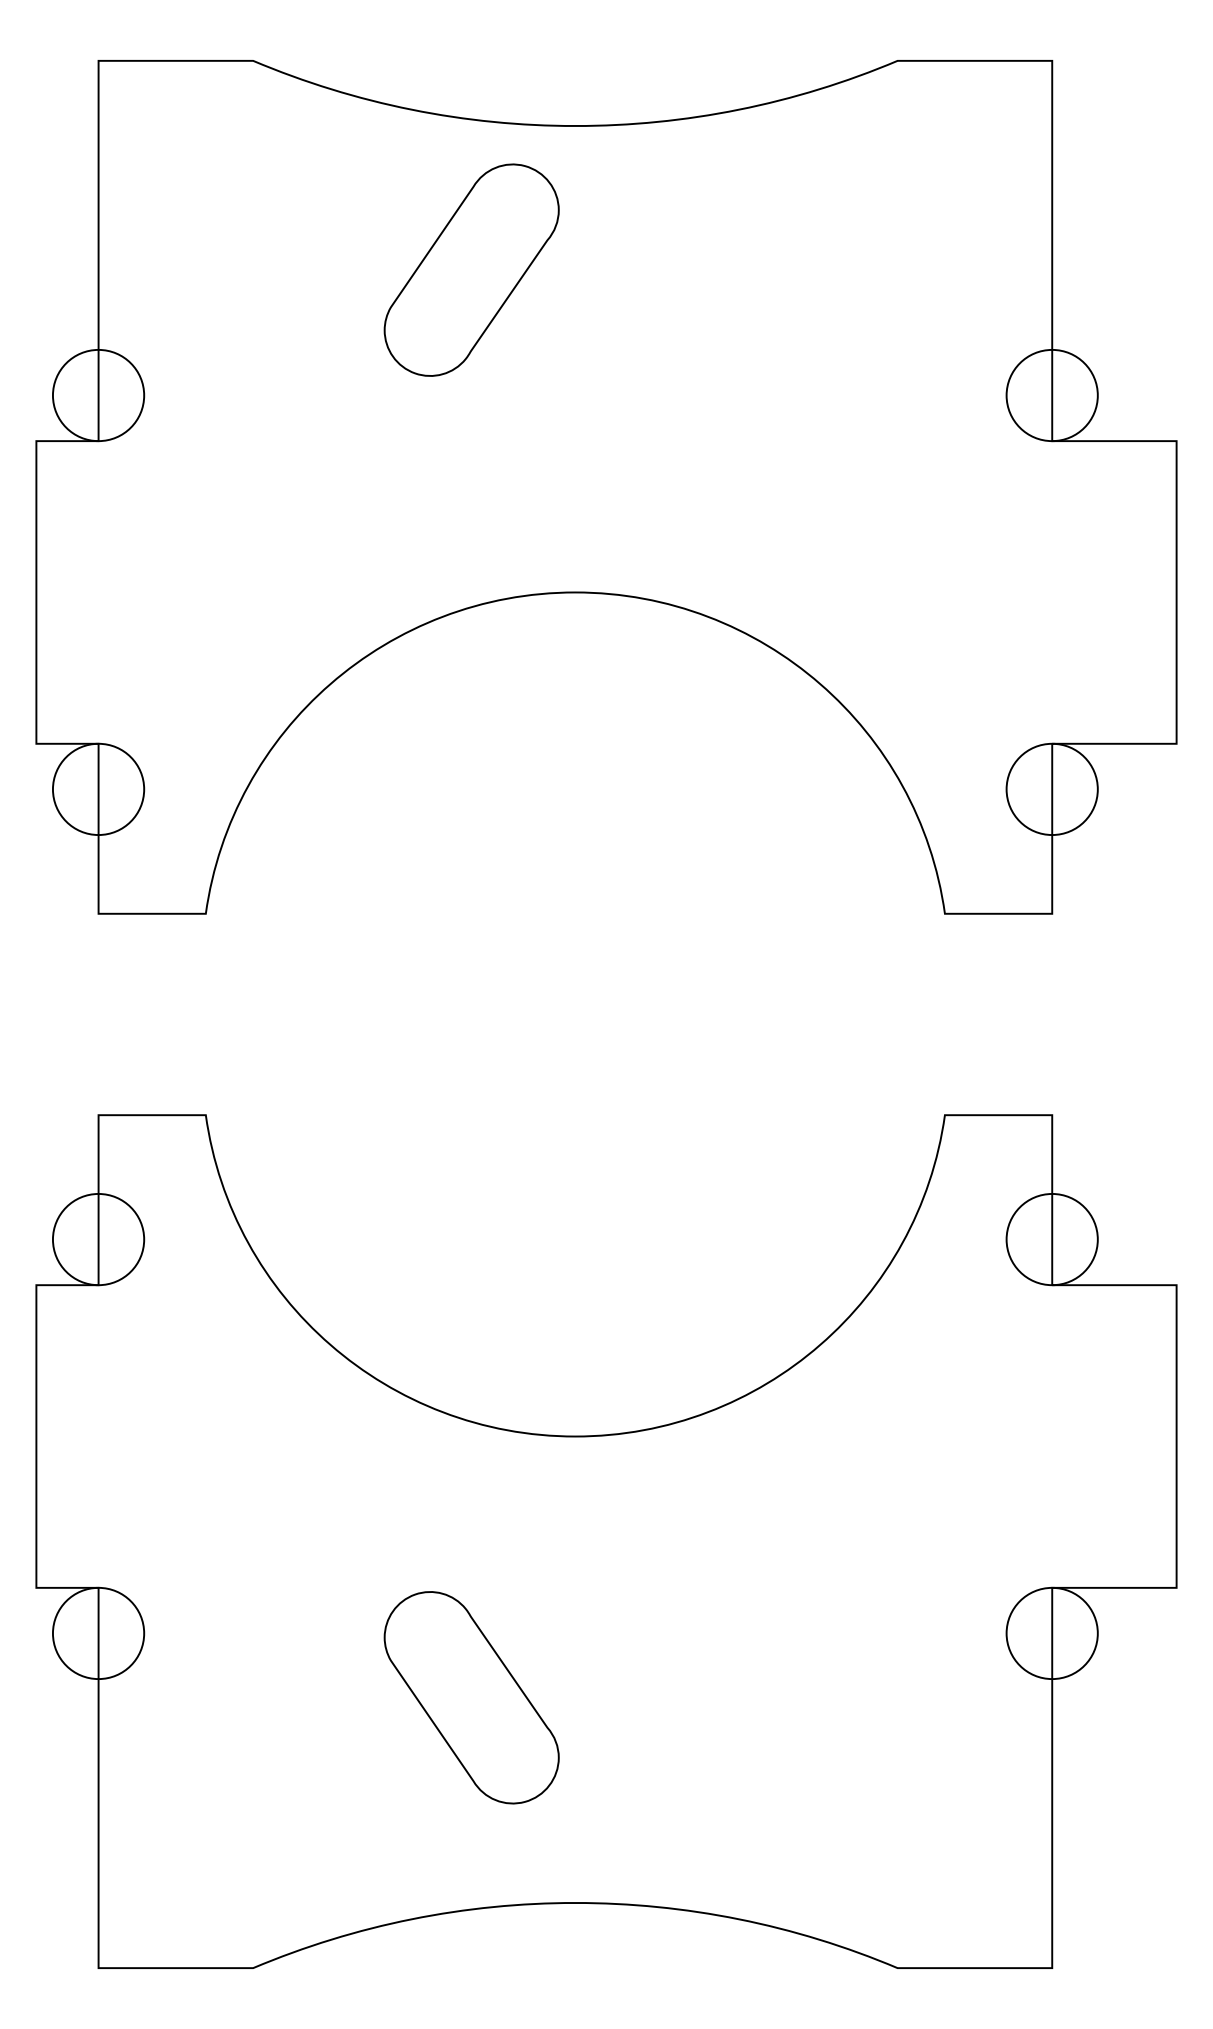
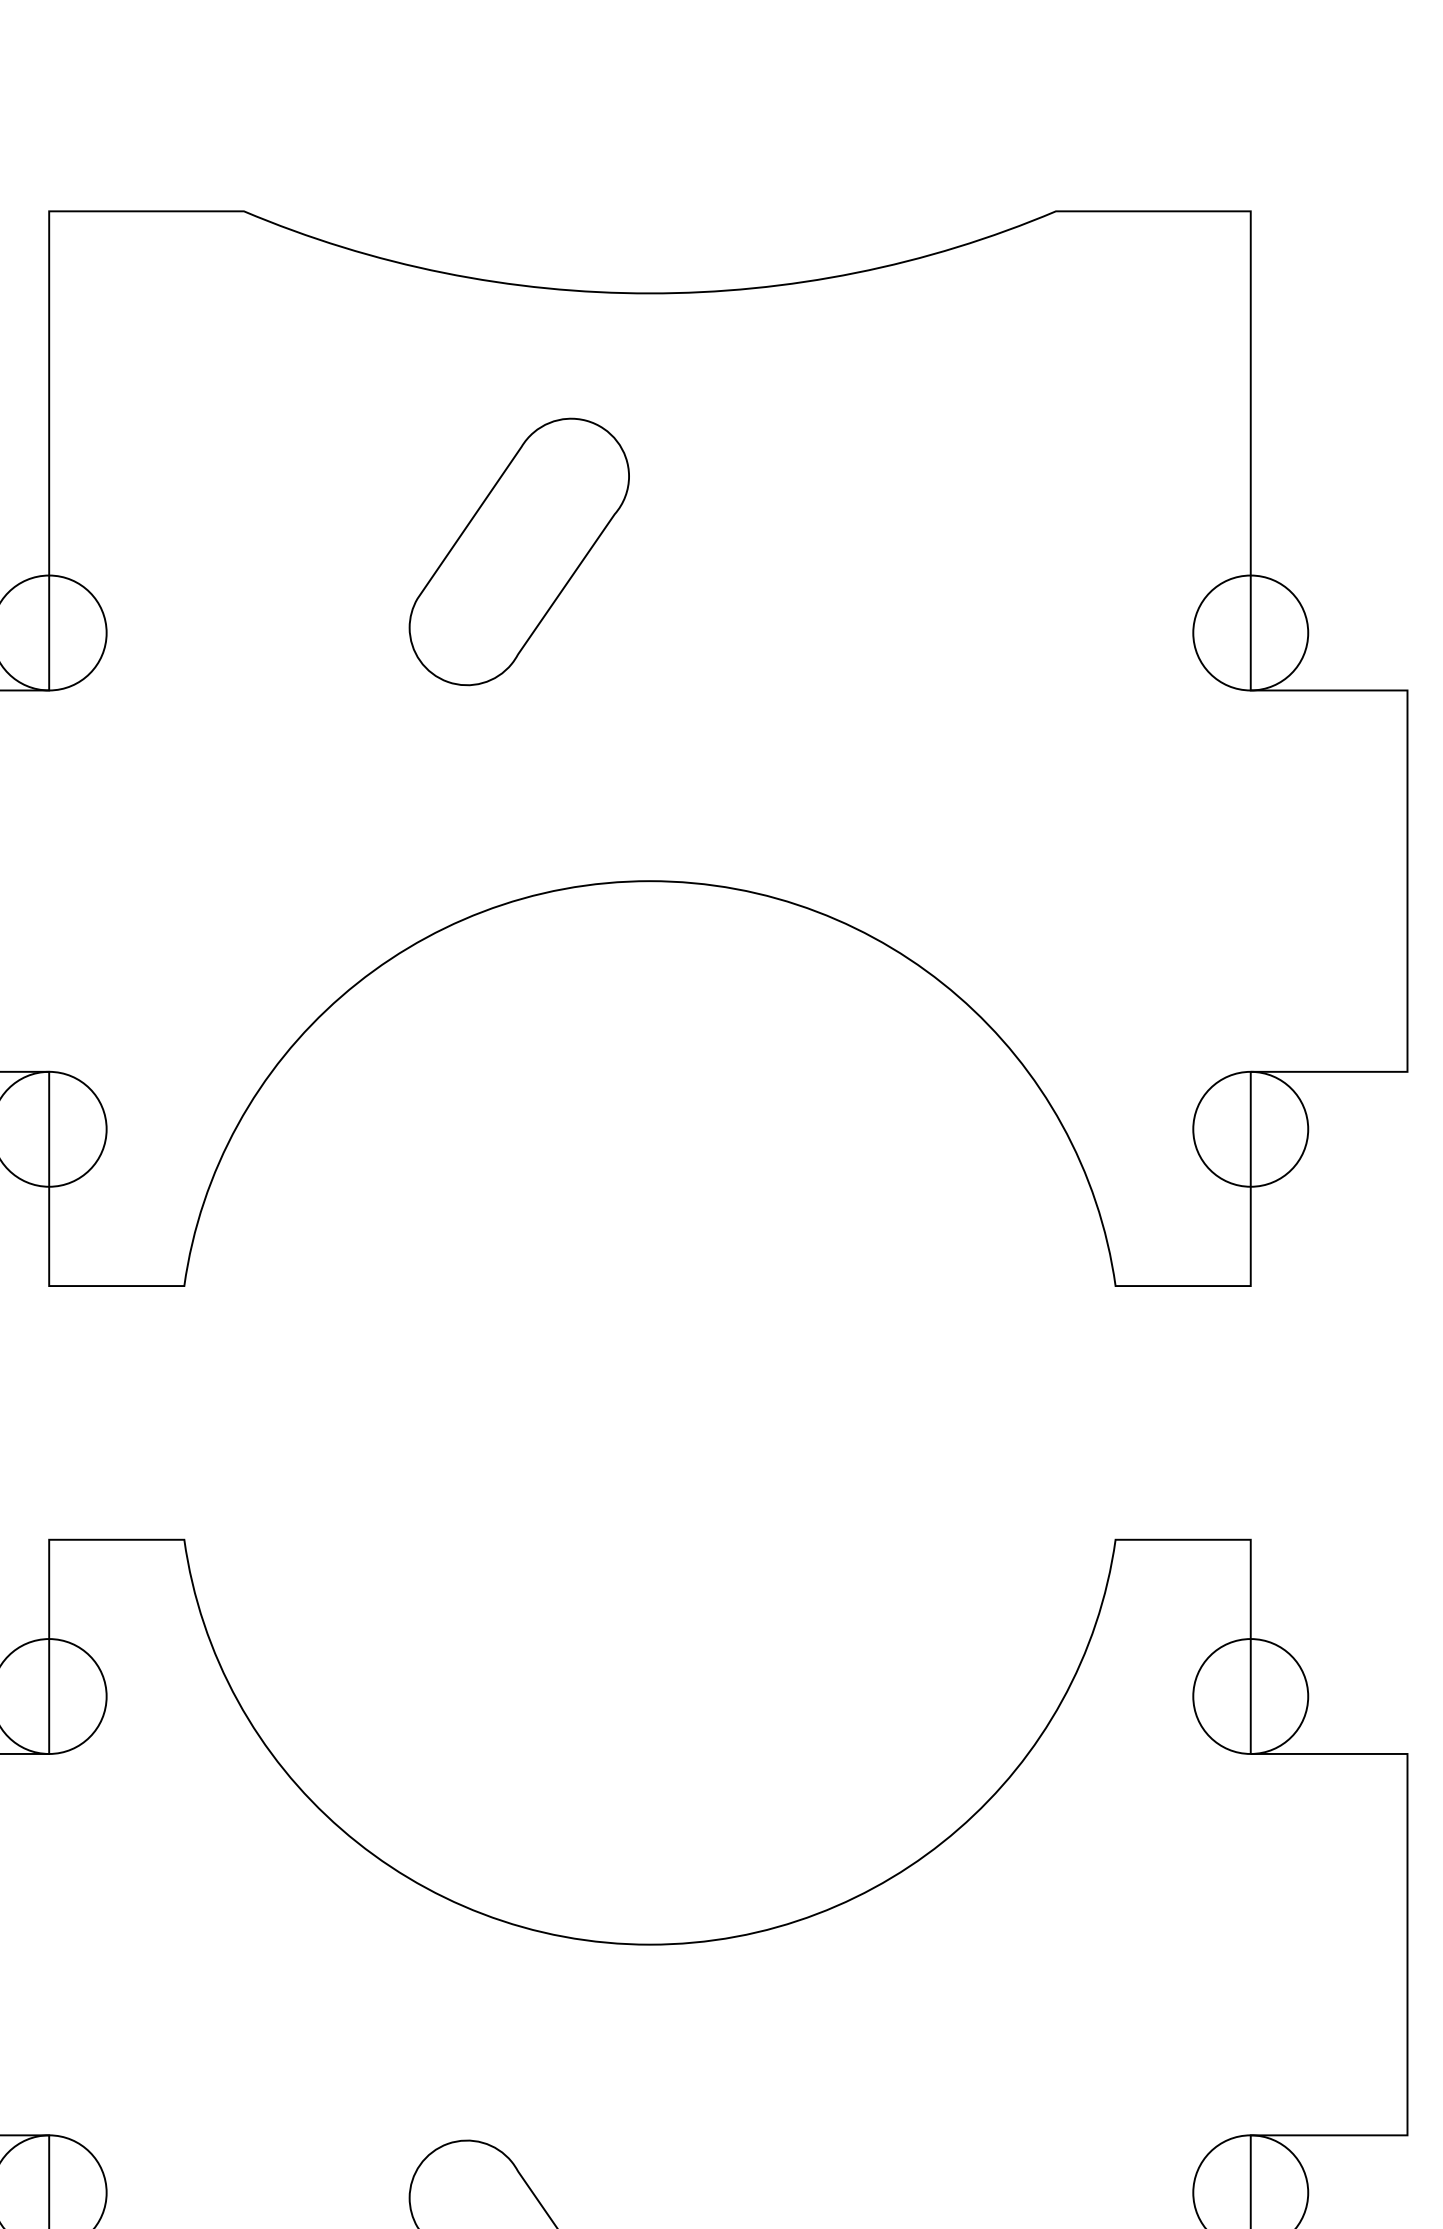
part: (471, 269) -> (519, 551), moved

